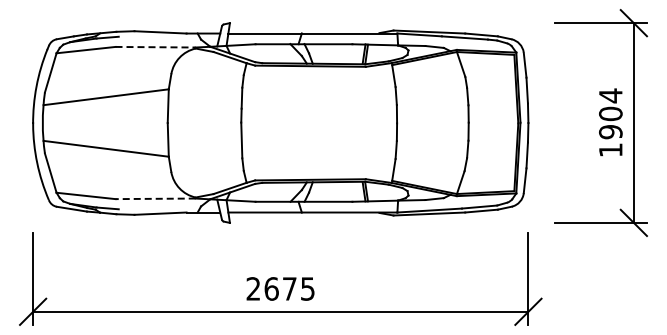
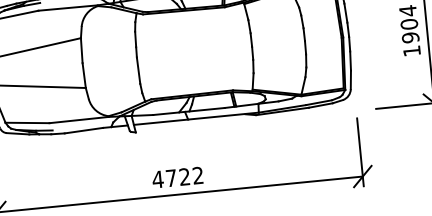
line: (156, 47) -> (68, 8), dashed -> solid
line: (155, 198) -> (79, 119), dashed -> solid
text: (280, 288) -> (177, 177), 2675 -> 4722

